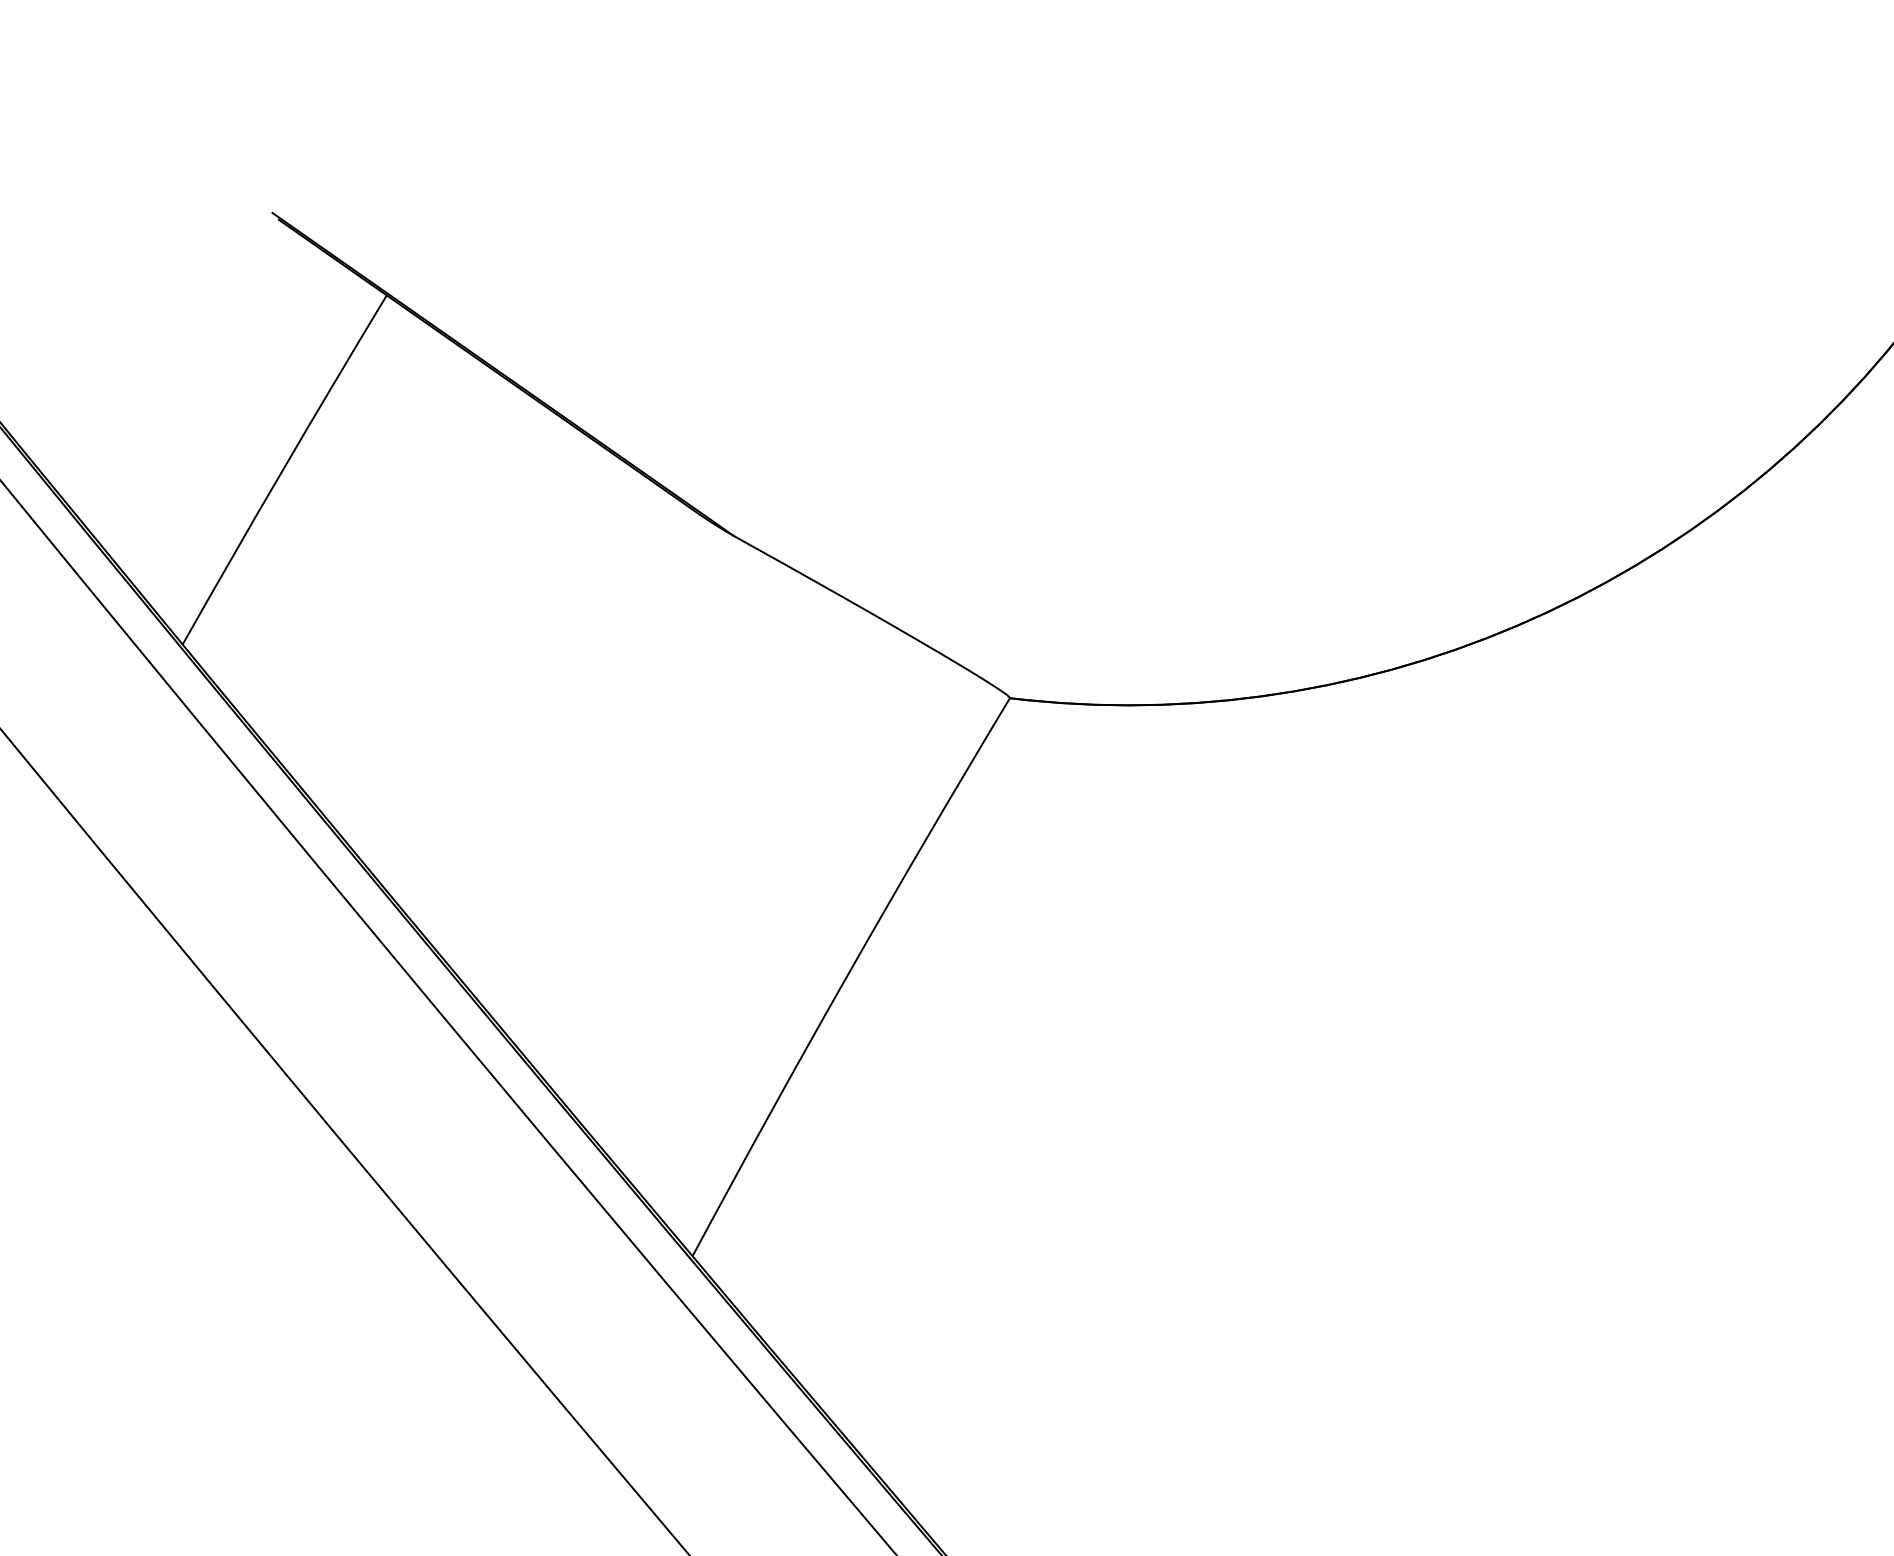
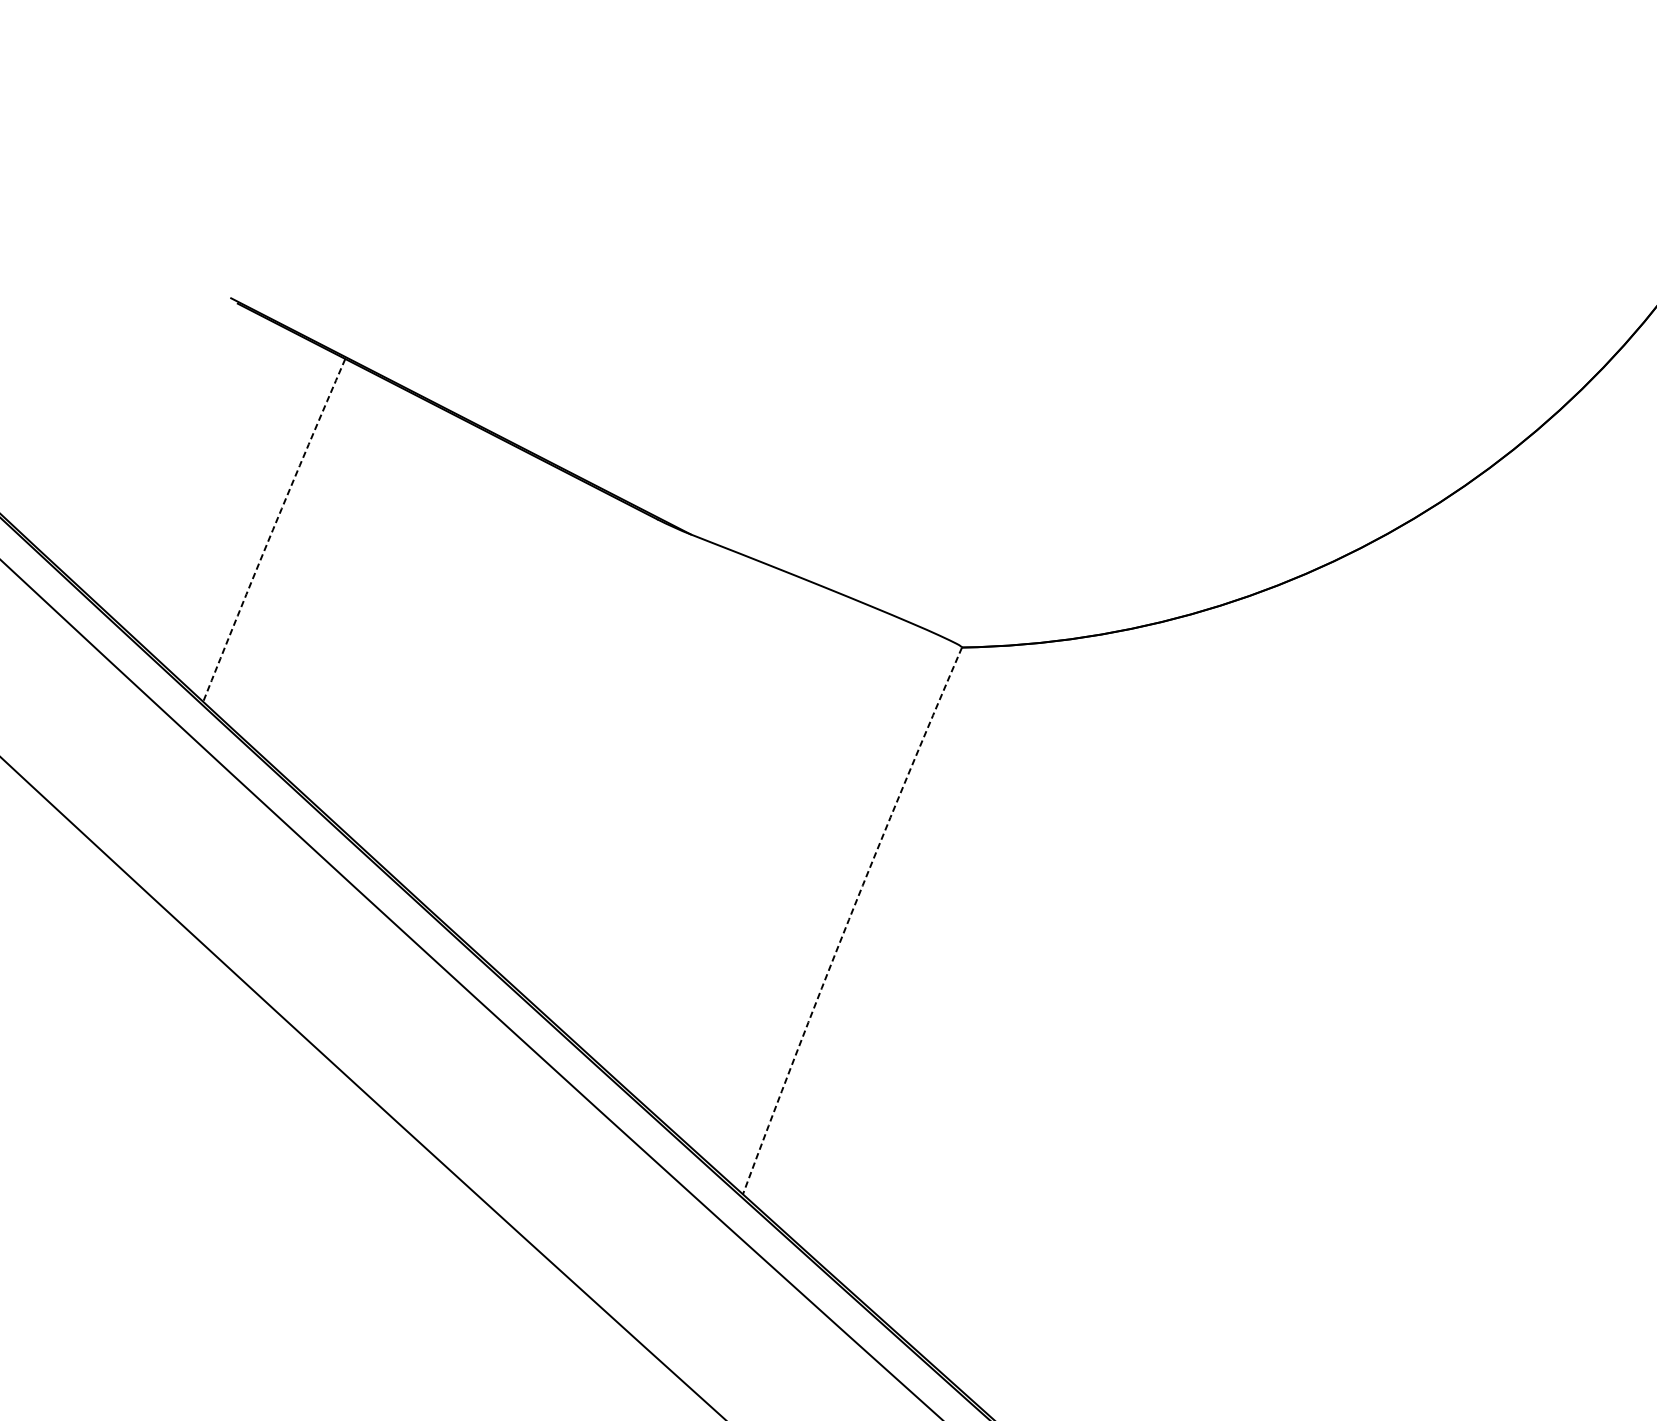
arc: (283, 469) -> (273, 530), solid -> dashed
arc: (847, 975) -> (848, 919), solid -> dashed

